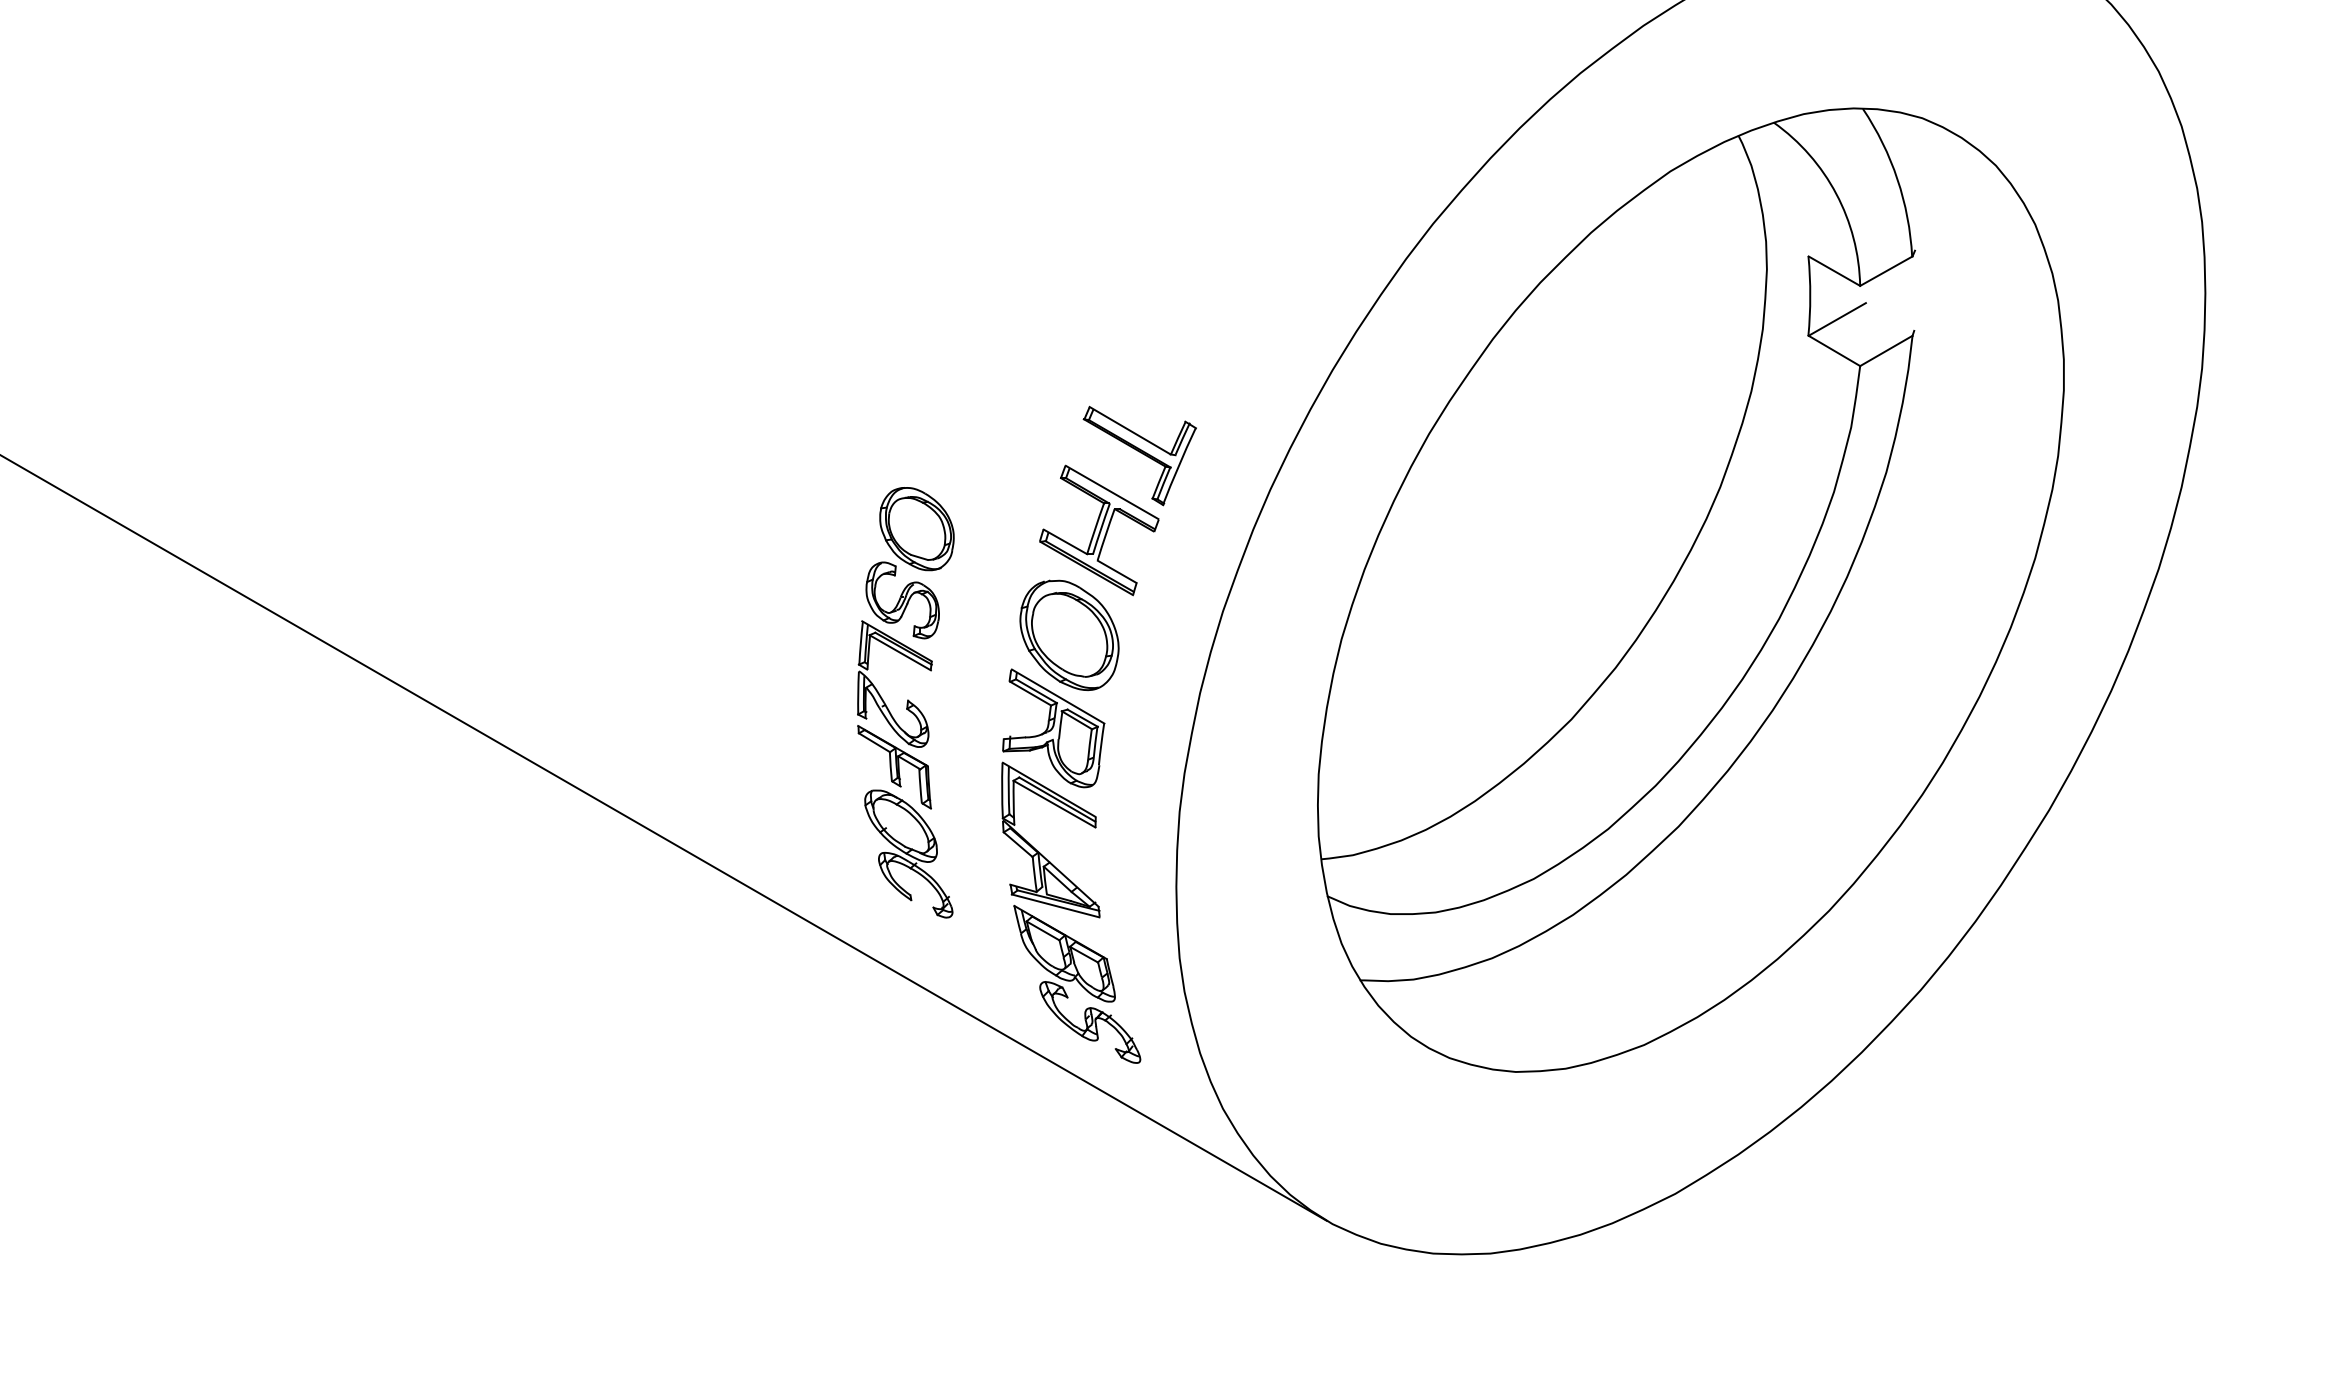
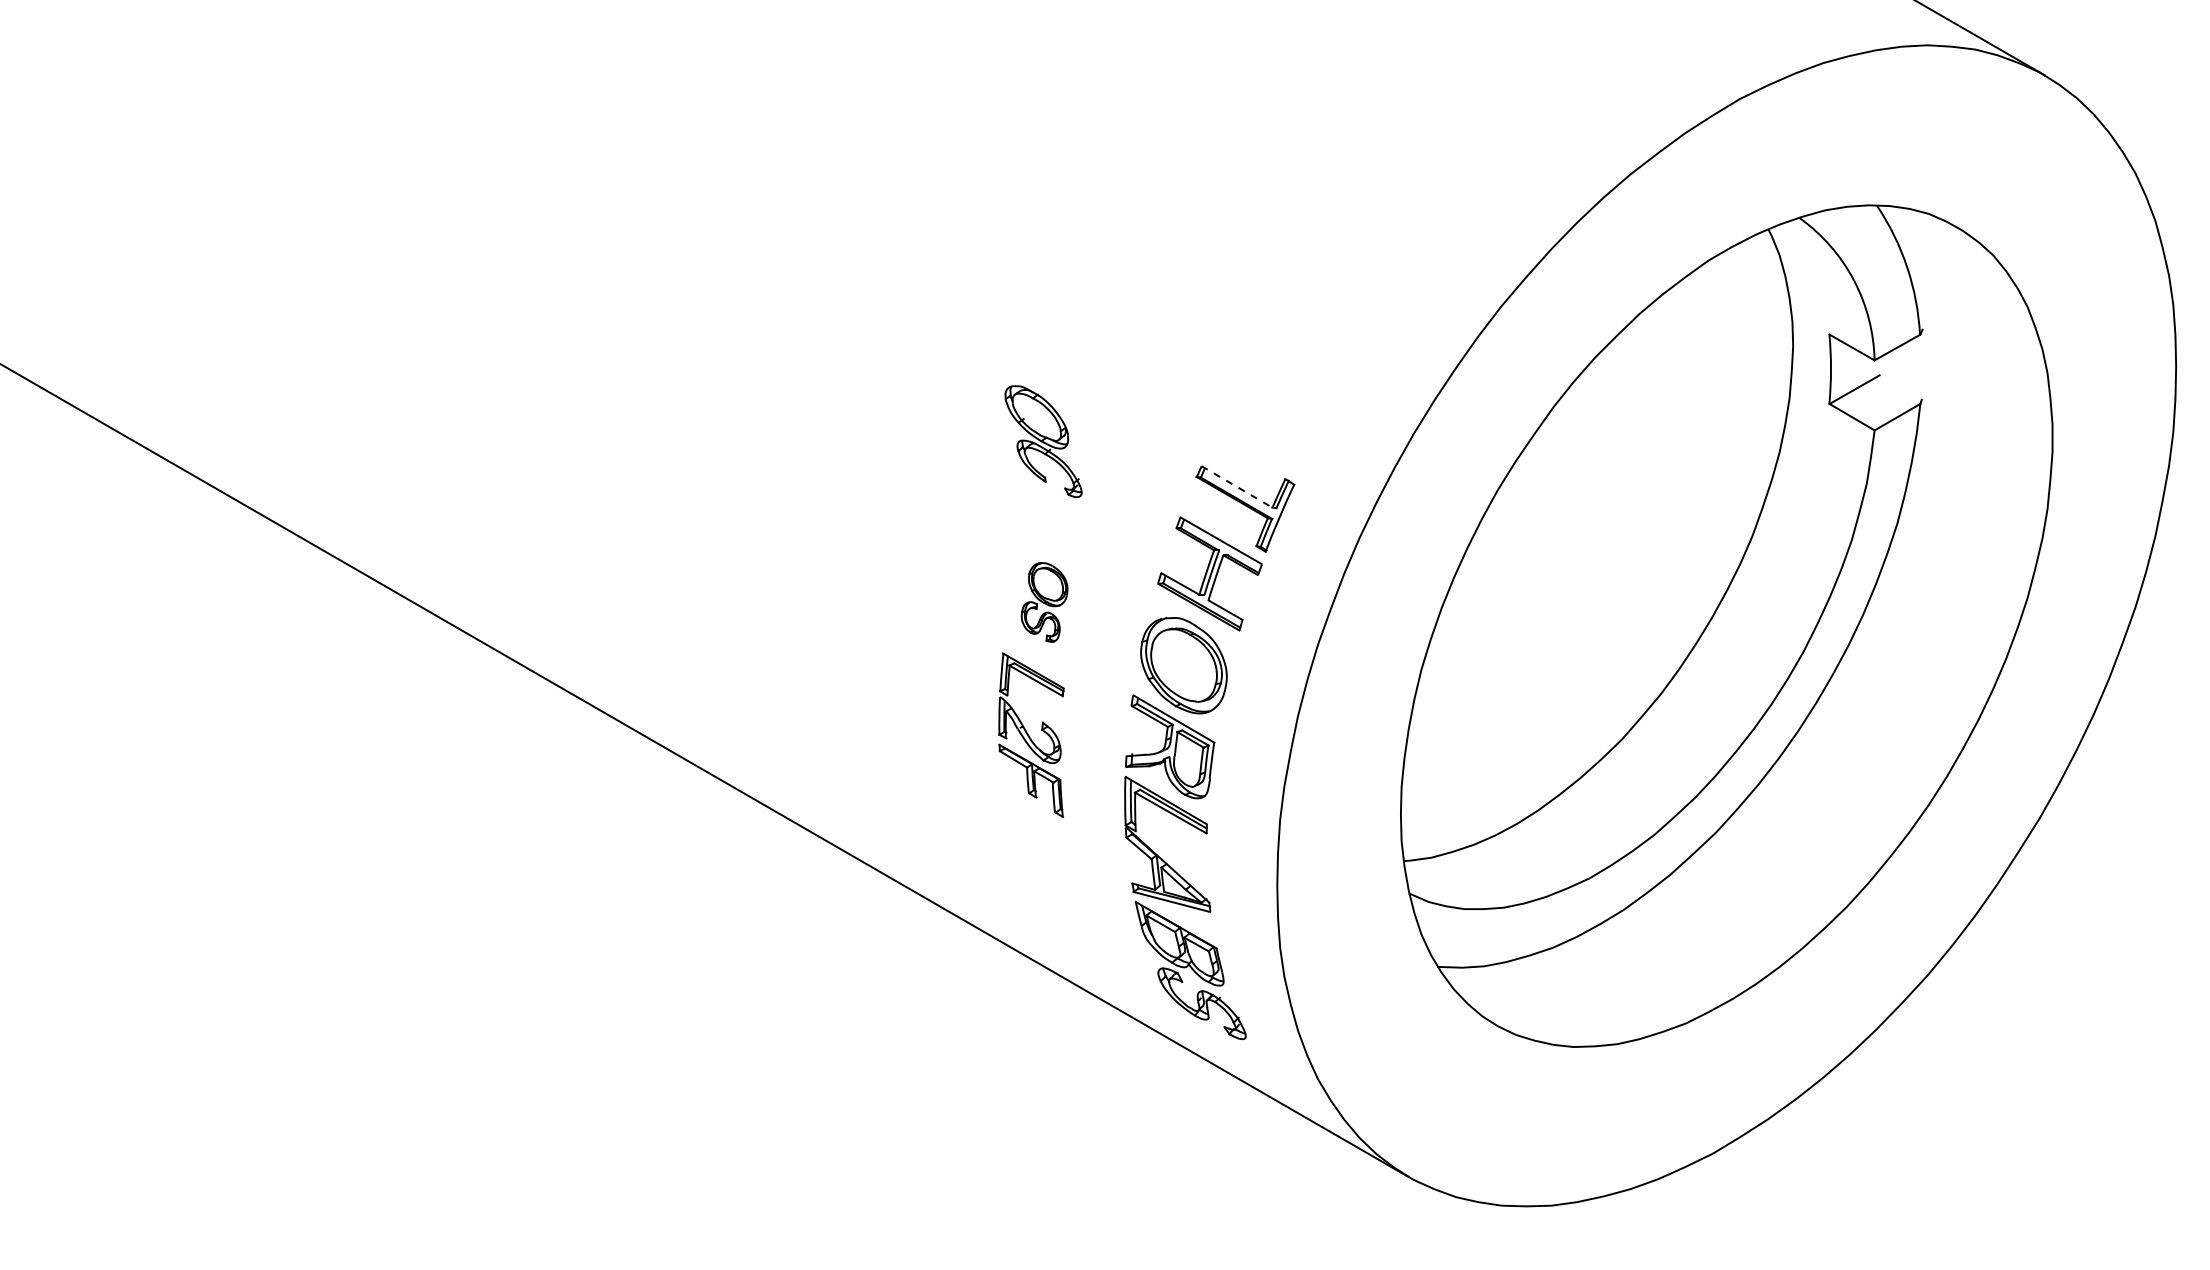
line: (1129, 430) -> (1236, 486), solid -> dashed
part: (909, 563) -> (1044, 602), size x0.6
part: (908, 853) -> (1043, 441), moved

